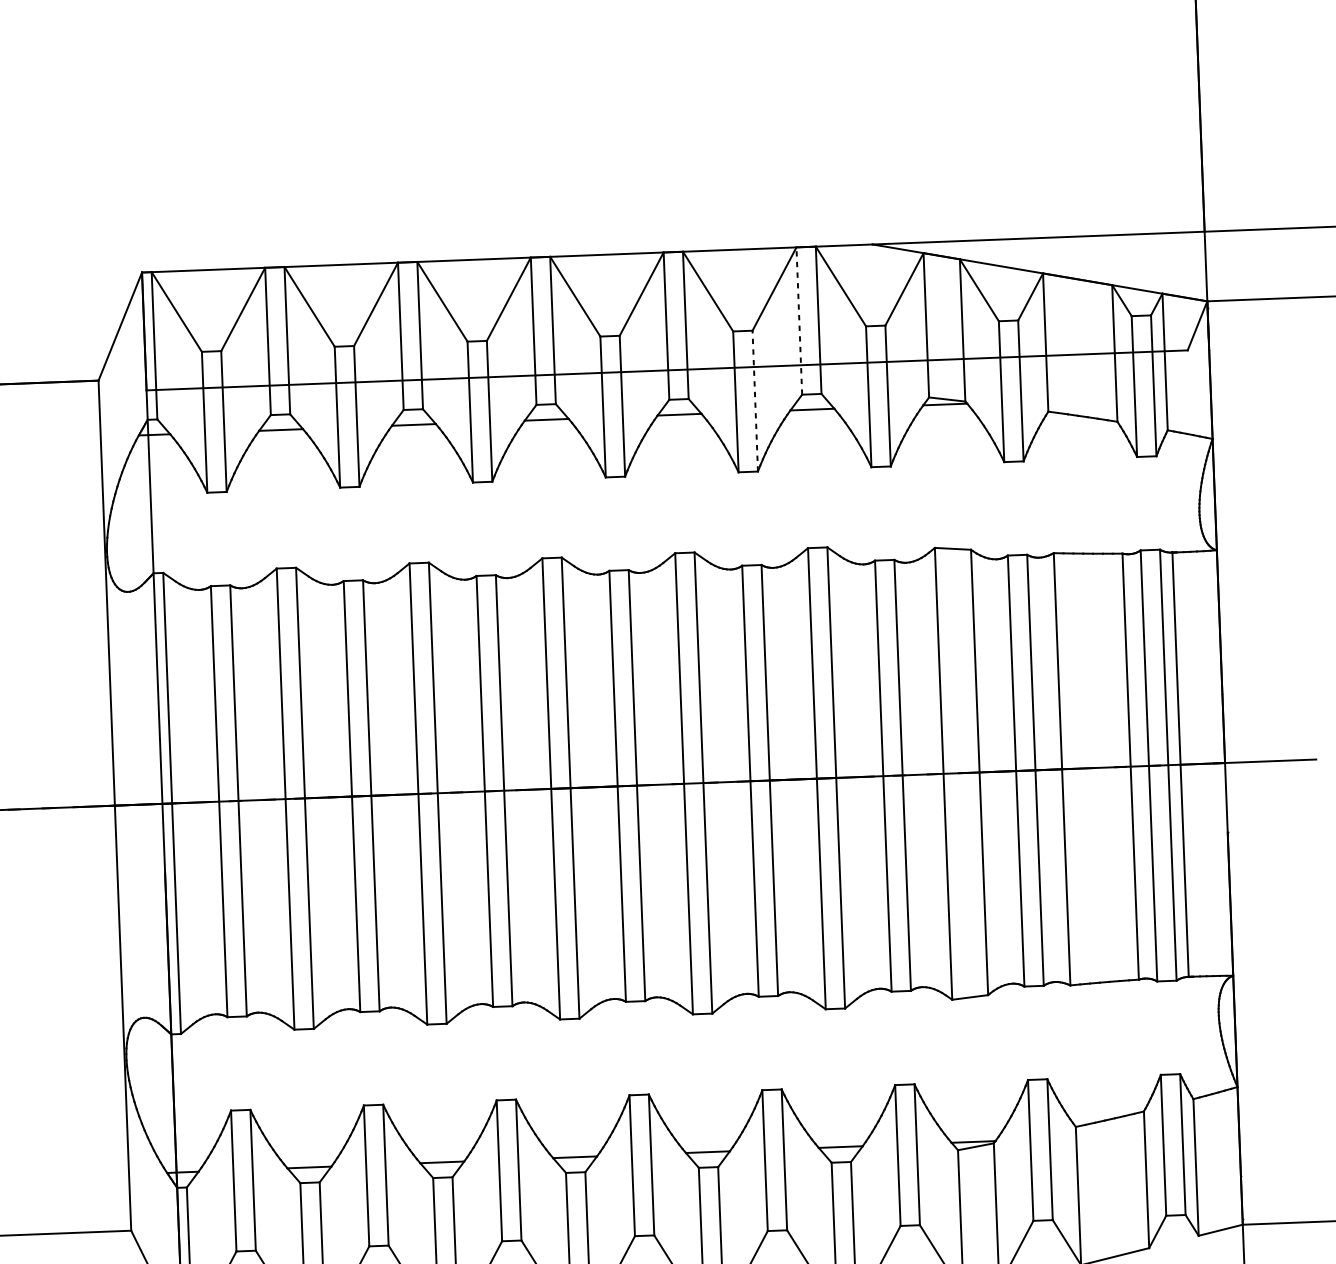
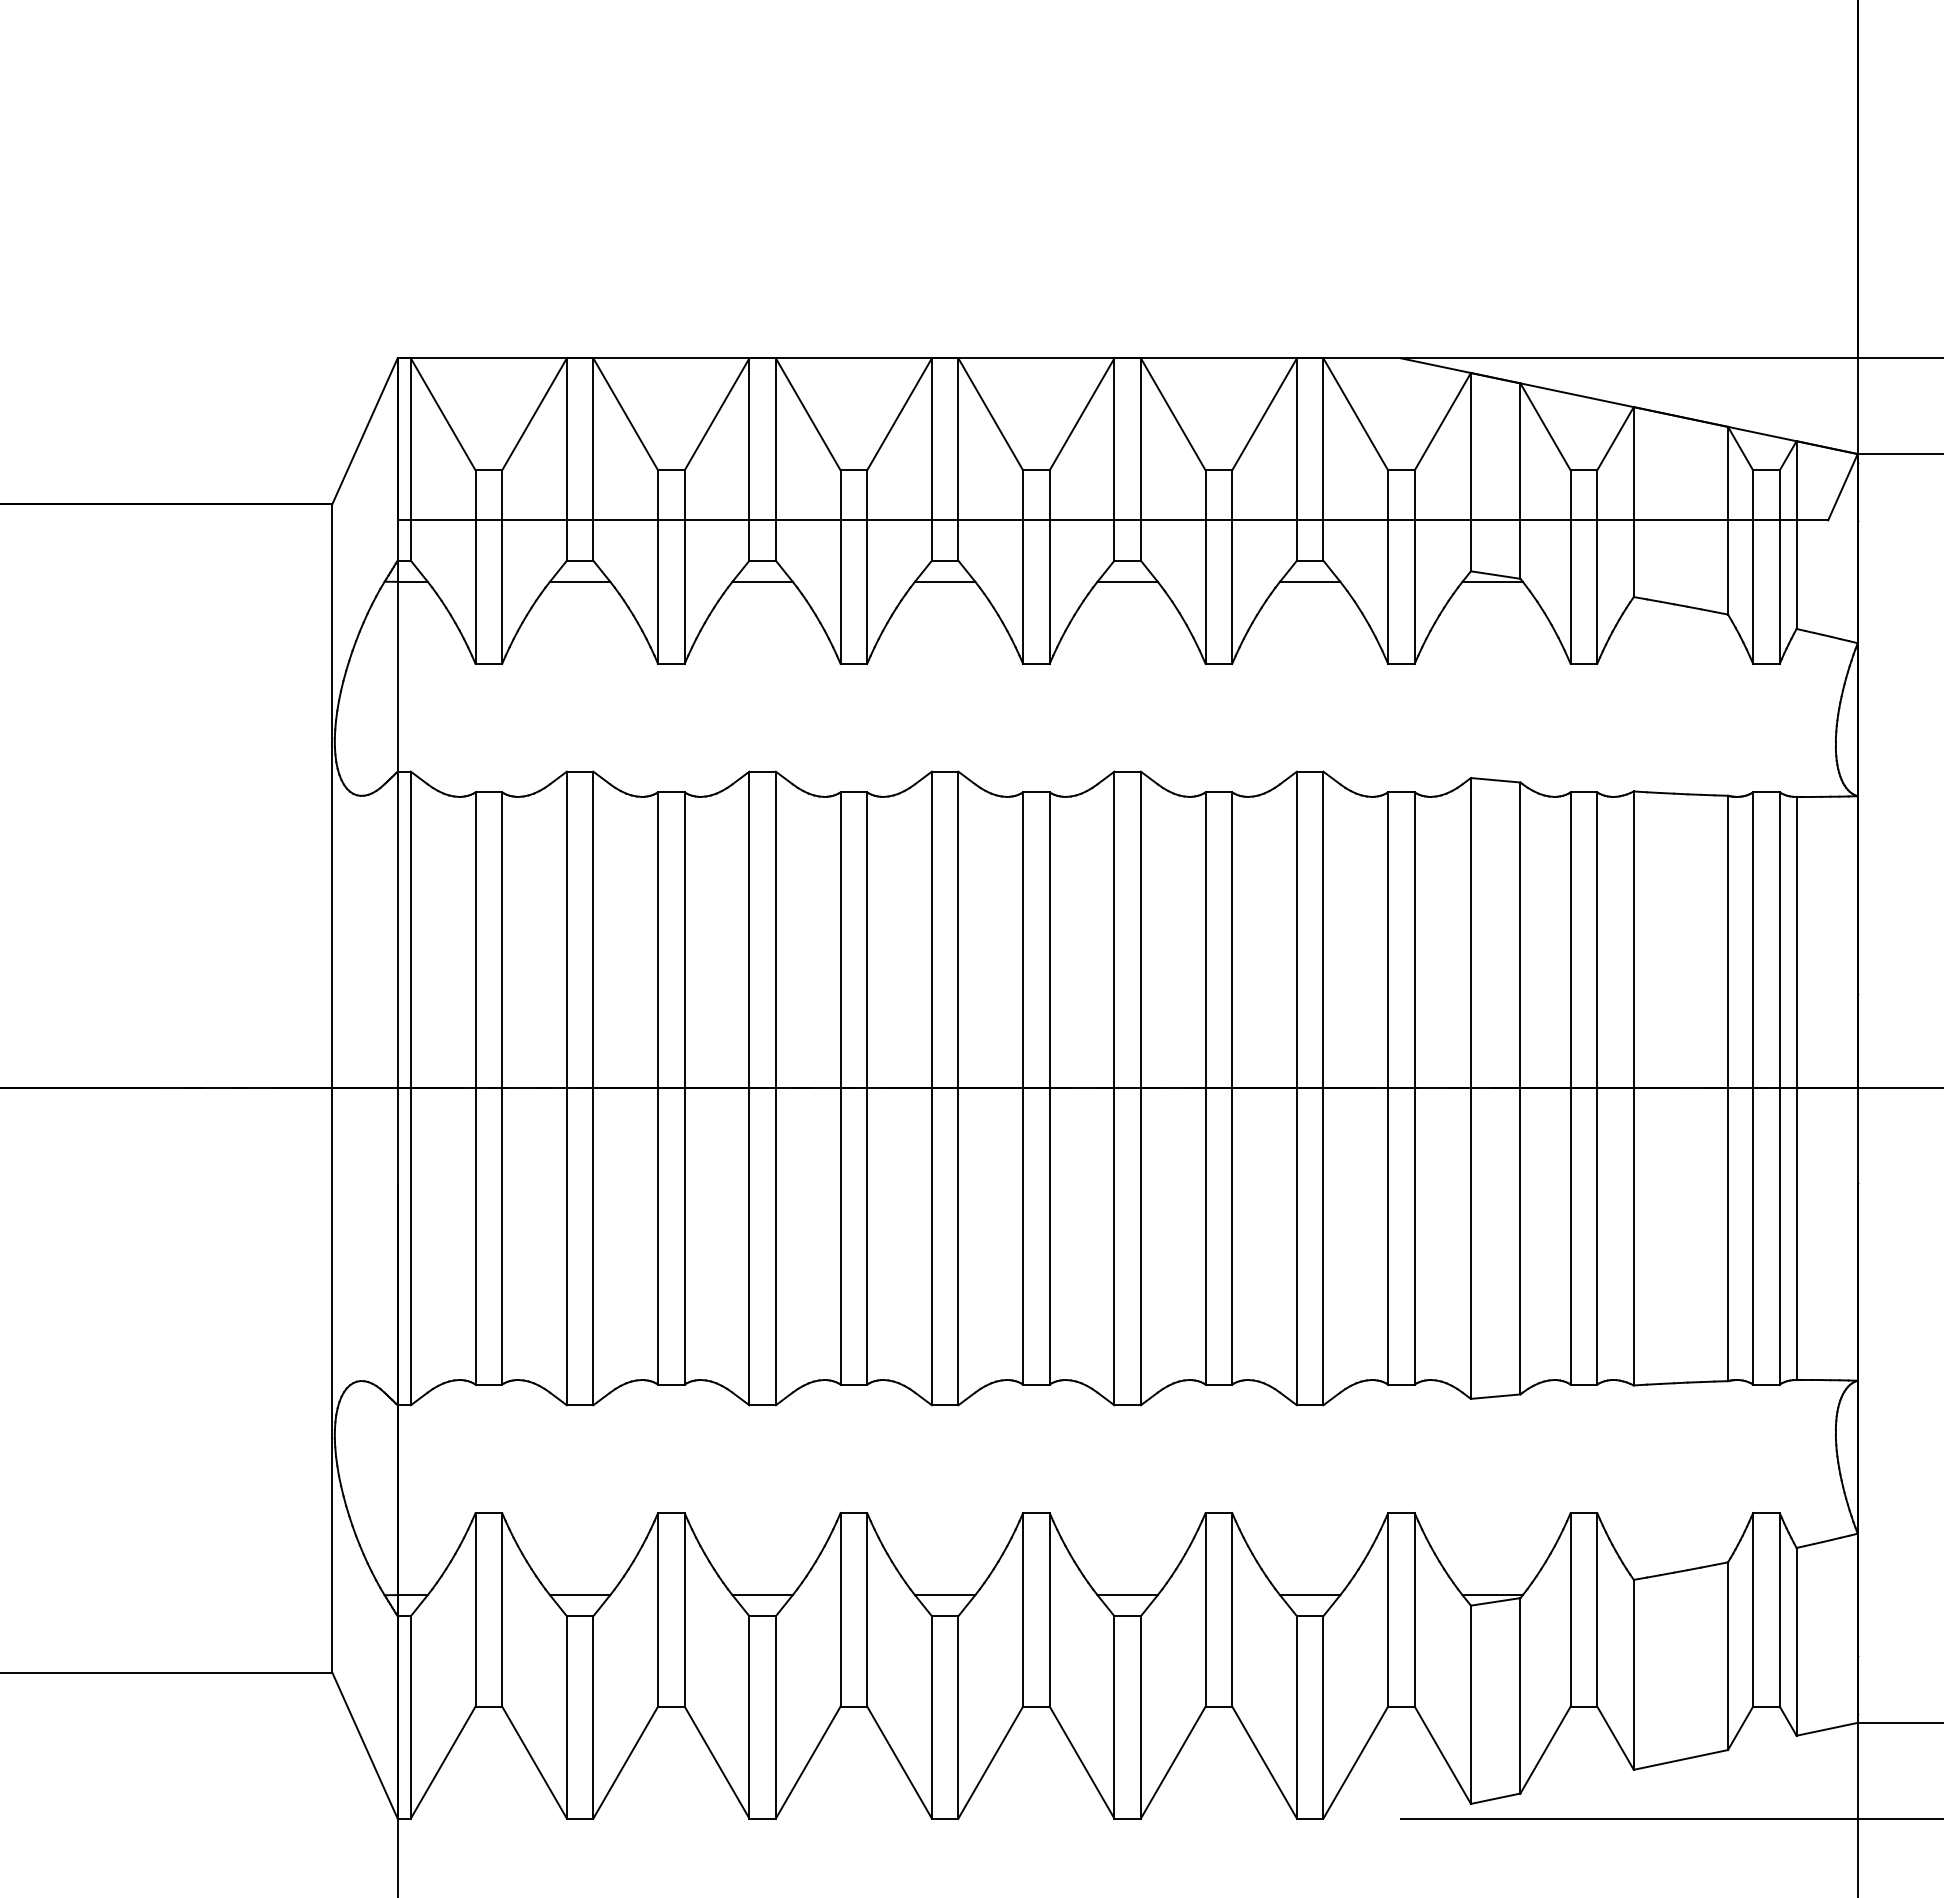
line: (799, 320) -> (1296, 459), dashed -> solid
line: (755, 401) -> (1232, 567), dashed -> solid

